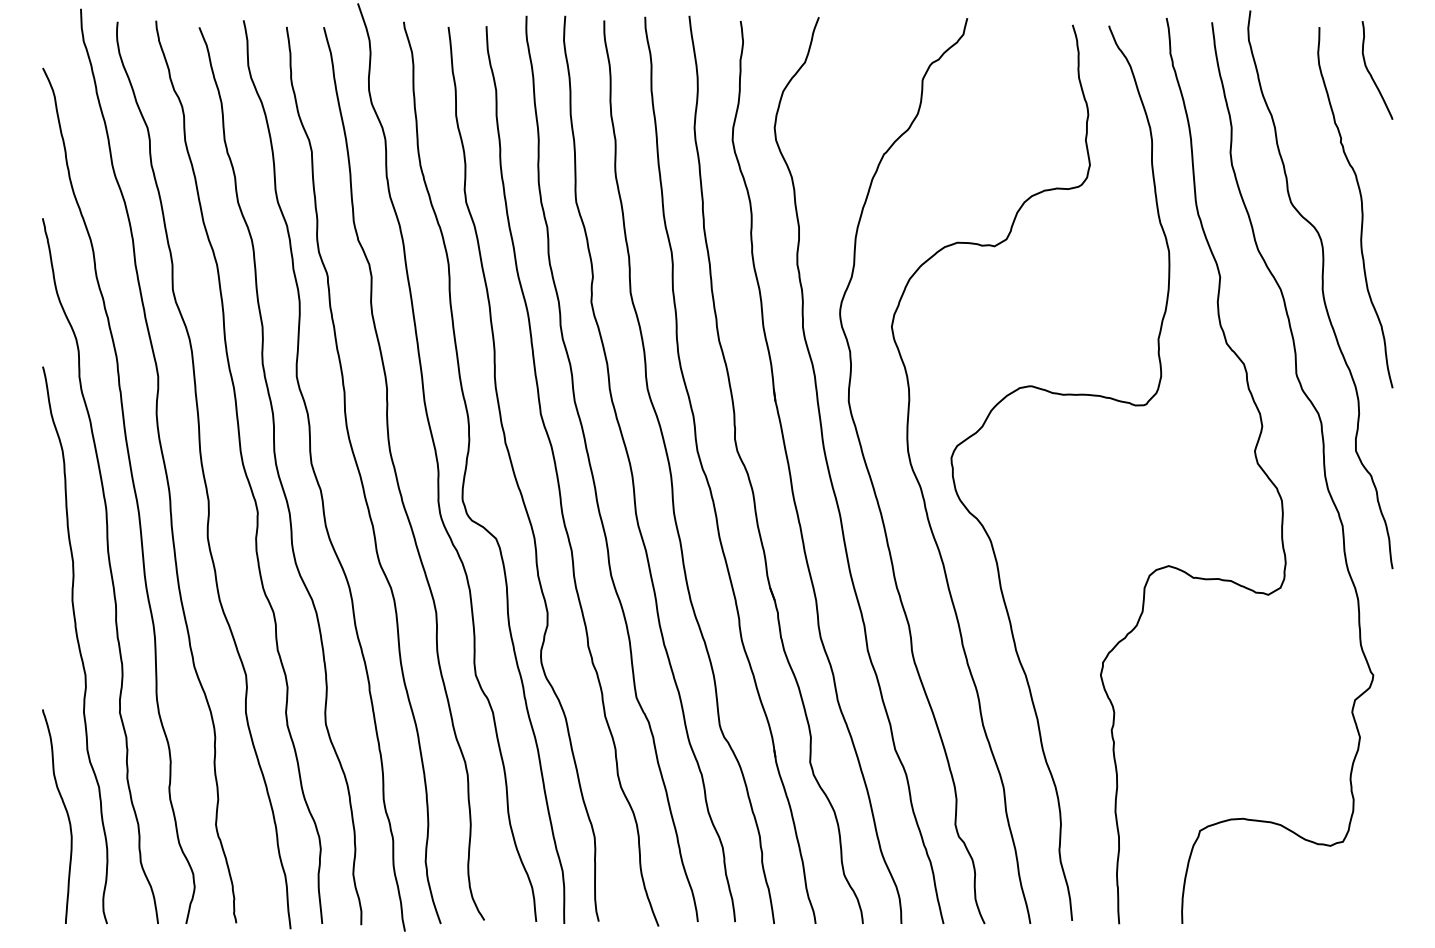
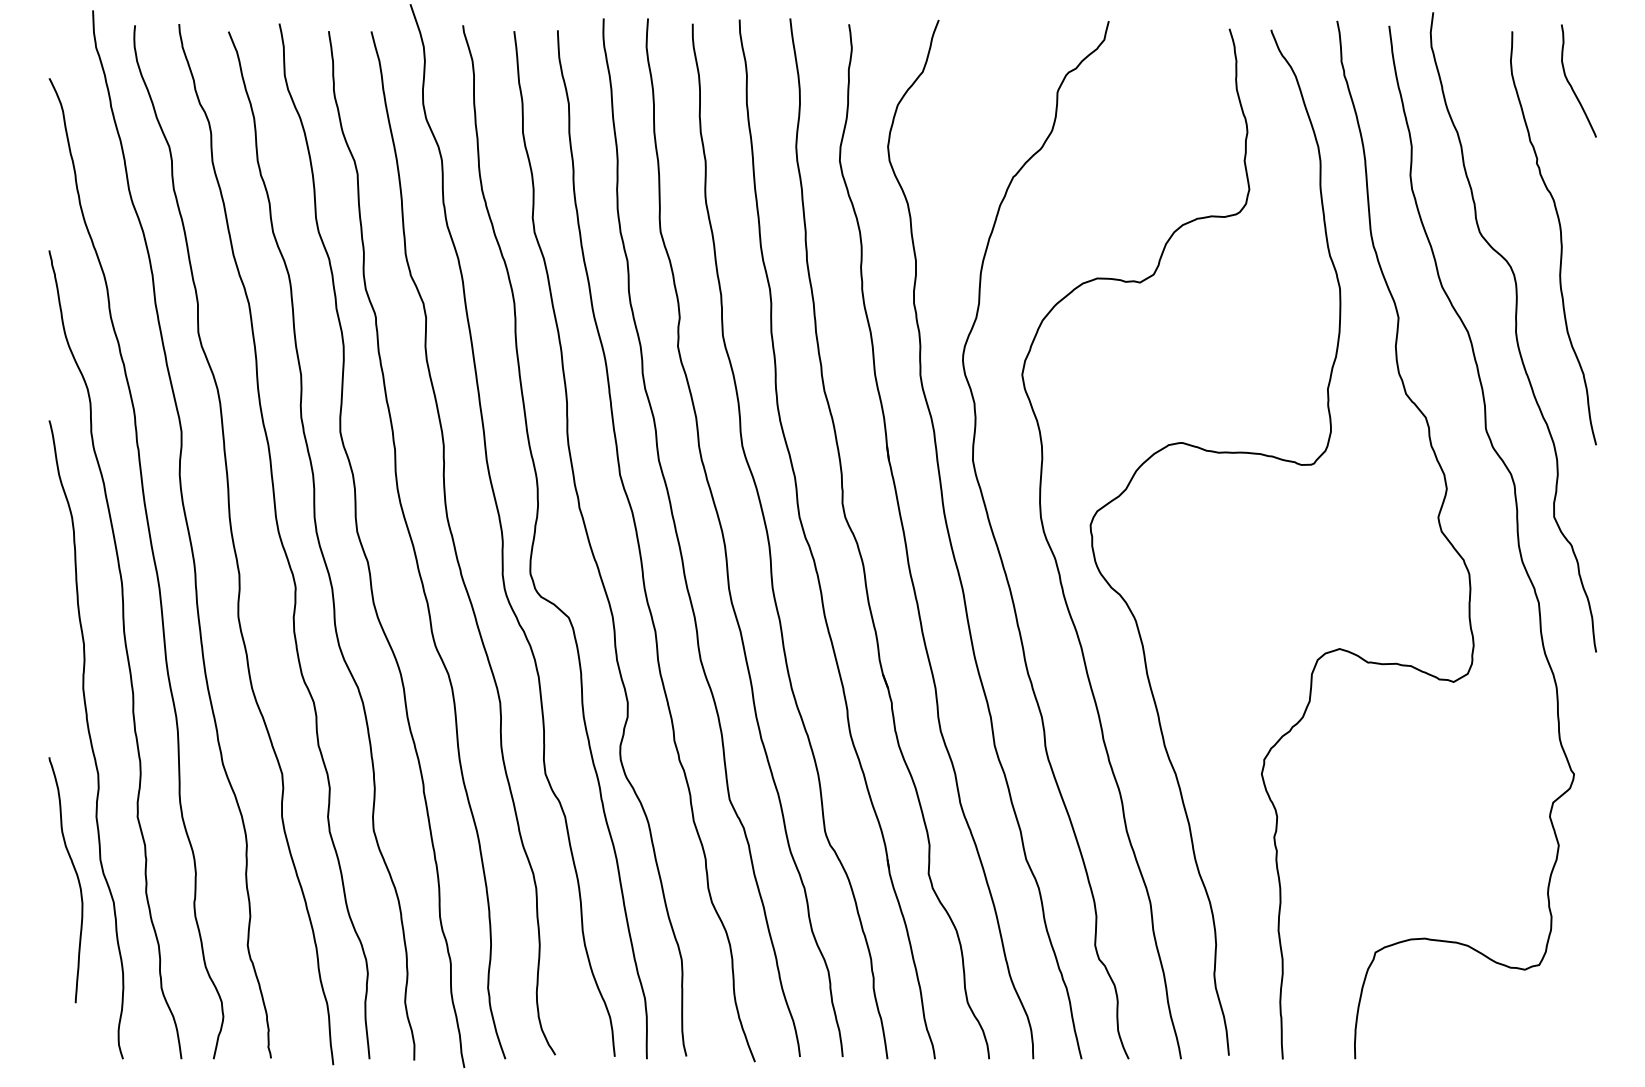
curve: (66, 813) -> (76, 876), moved

